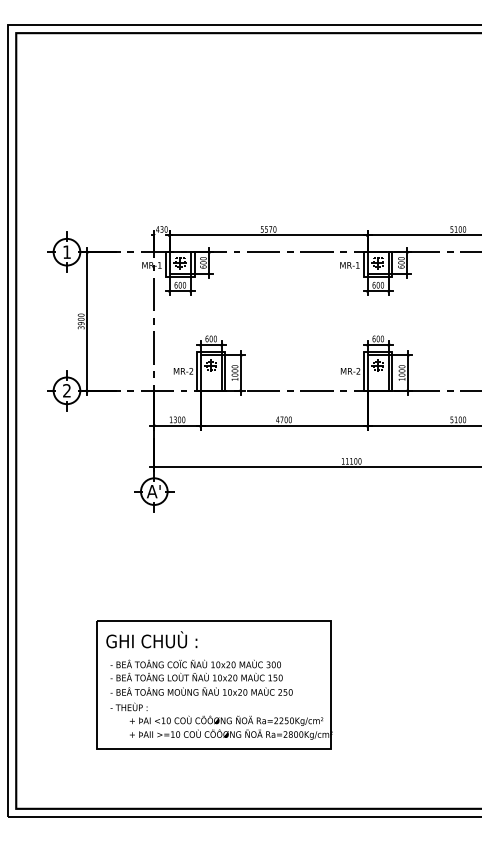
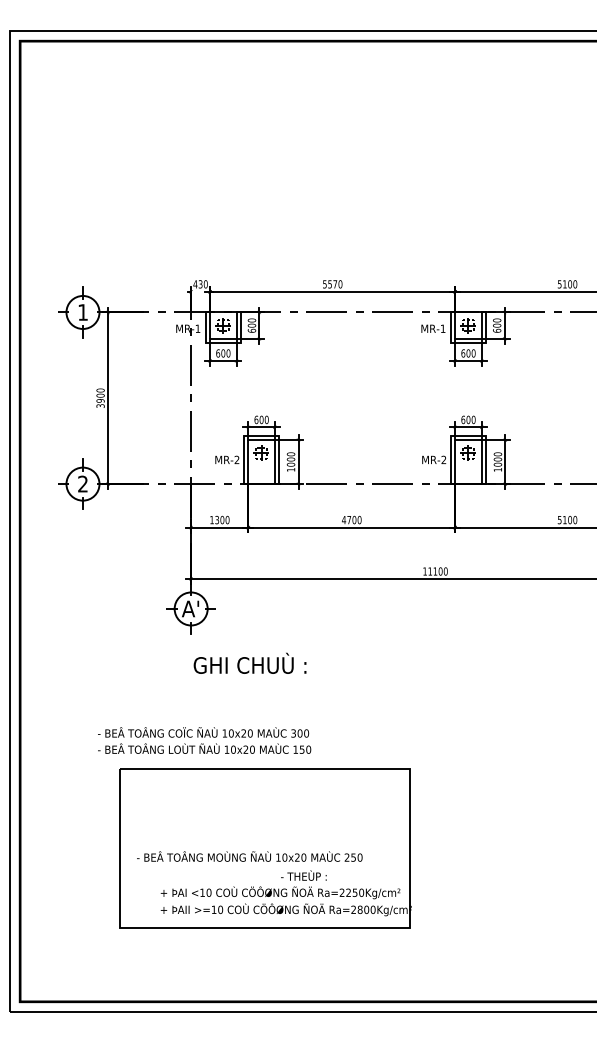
text: (151, 639) -> (249, 662), moved
text: (196, 670) -> (204, 740), moved
text: (128, 706) -> (303, 875), moved

